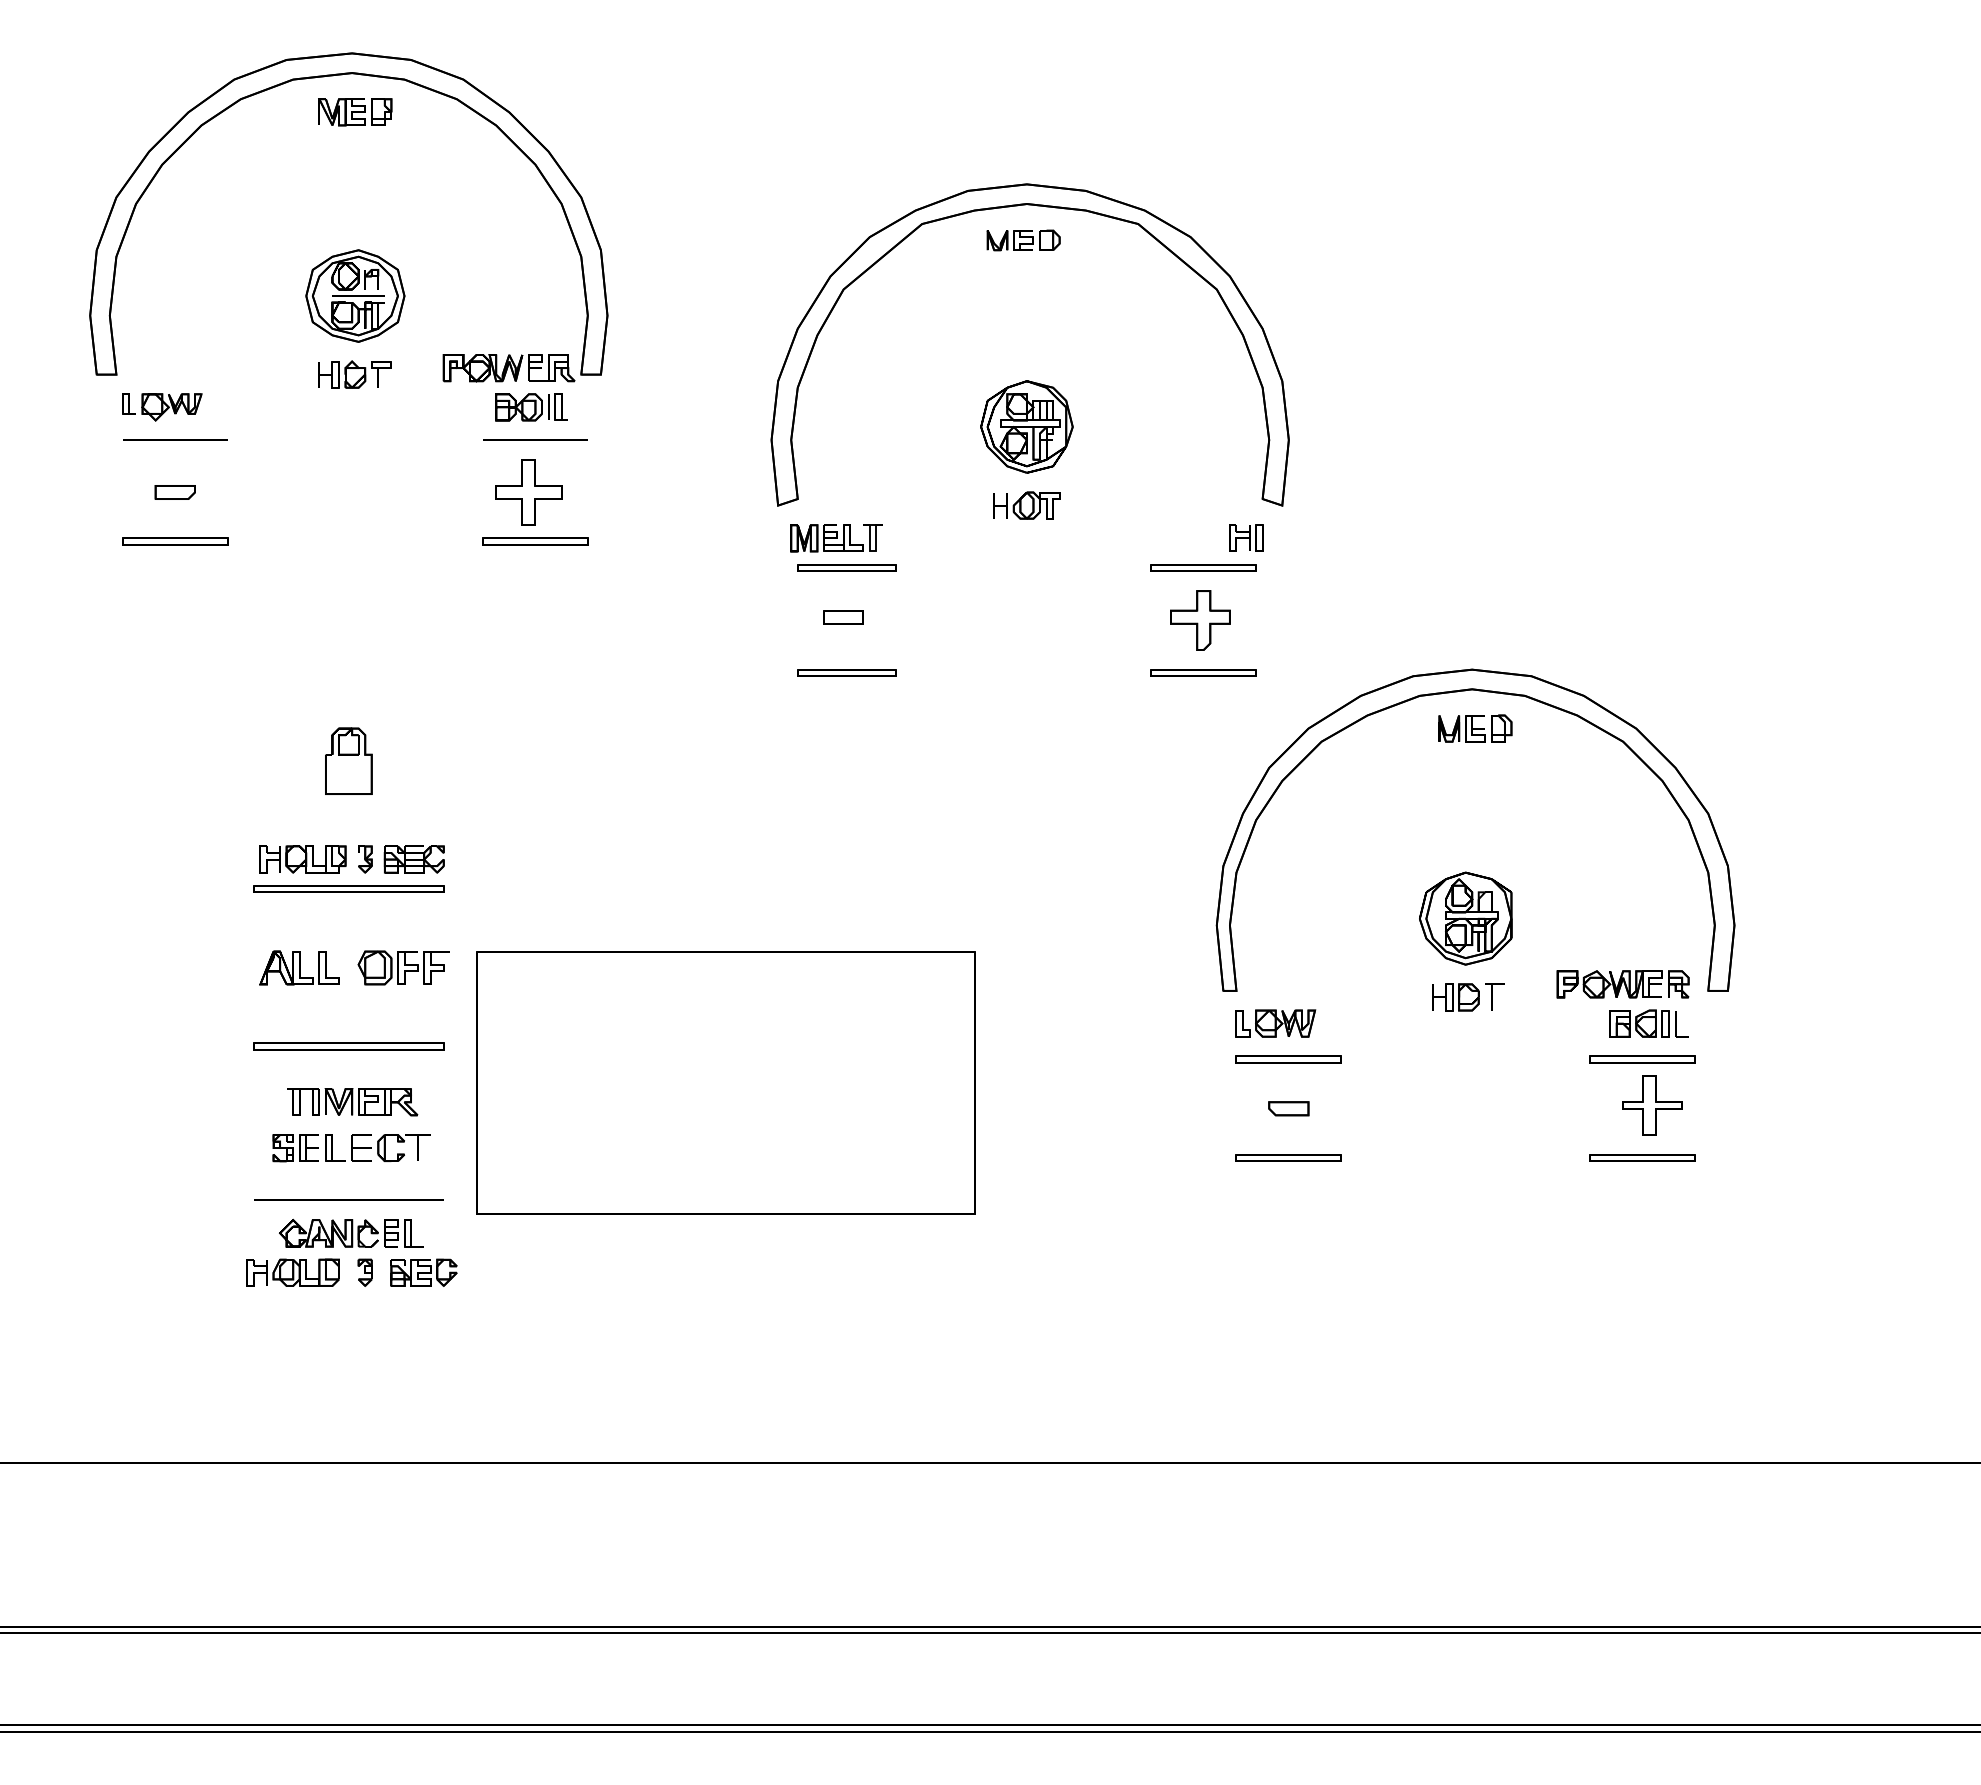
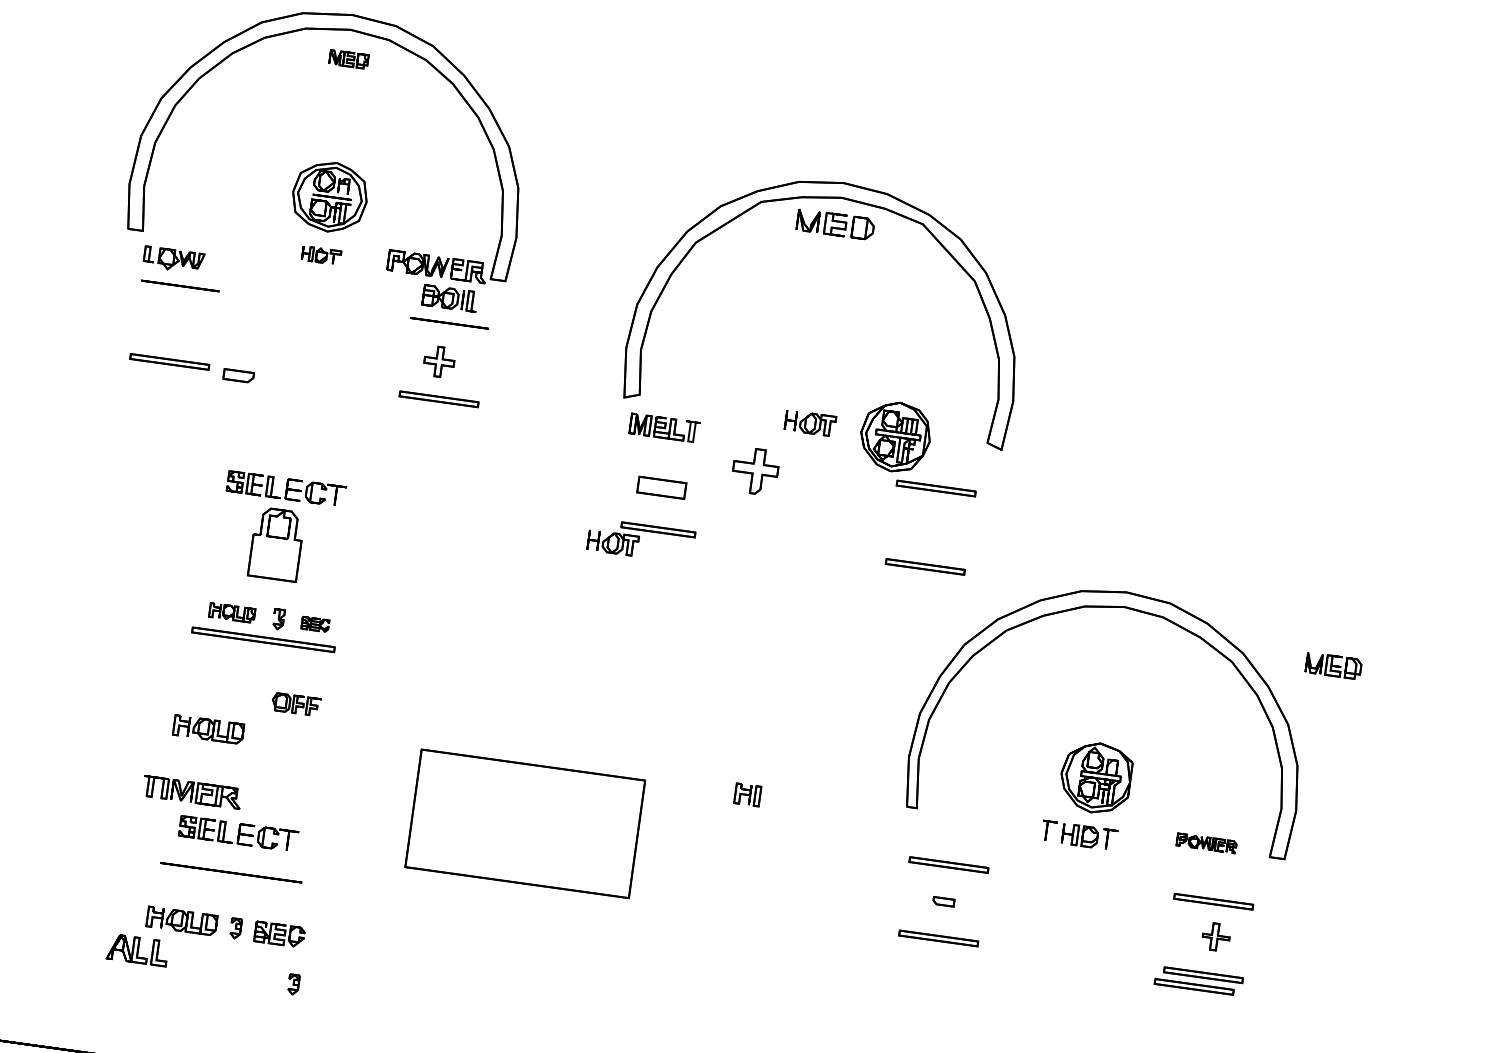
part: (355, 112) -> (349, 59), size x0.7
part: (1023, 240) -> (835, 224), size x1.4
part: (354, 374) -> (321, 255), size x0.7
part: (1026, 426) -> (895, 436), moved
part: (174, 492) -> (238, 375), moved
part: (528, 492) -> (439, 361), size x0.6
part: (1246, 537) -> (748, 794), moved
part: (846, 567) -> (669, 450), removed
part: (843, 617) -> (661, 488), size x1.6
part: (1200, 620) -> (755, 471), moved
part: (351, 687) -> (286, 489), added
part: (789, 698) -> (612, 543), added
part: (1475, 728) -> (1333, 665), moved
part: (348, 760) -> (276, 543), size x1.4
part: (302, 859) -> (231, 612), size x0.7
part: (413, 859) -> (314, 624), size x0.6
part: (299, 967) -> (137, 949), moved
part: (403, 967) -> (296, 704), size x0.7
part: (1622, 984) -> (1206, 843), size x0.6
part: (1413, 996) -> (1048, 830), added
part: (292, 1016) -> (208, 729), added
part: (1275, 1023) -> (942, 836), removed
part: (1648, 1023) -> (1221, 875), removed
part: (348, 1046) -> (246, 757), removed
part: (725, 1082) -> (525, 823), size x0.6
part: (352, 1102) -> (192, 792), moved
part: (1652, 1105) -> (1216, 937), size x0.6
part: (1288, 1108) -> (943, 901), size x0.7
part: (1632, 1174) -> (1194, 986), added
part: (351, 1232) -> (229, 897), removed
part: (450, 1335) -> (293, 984), added

